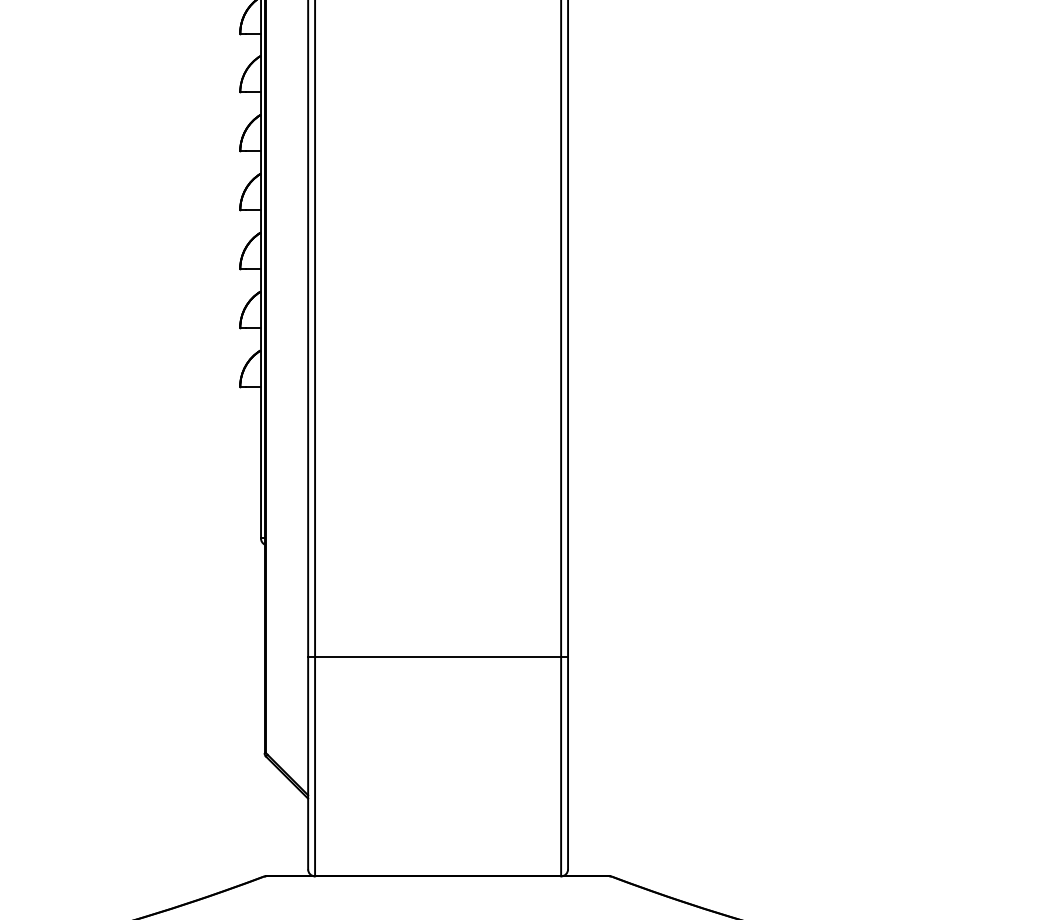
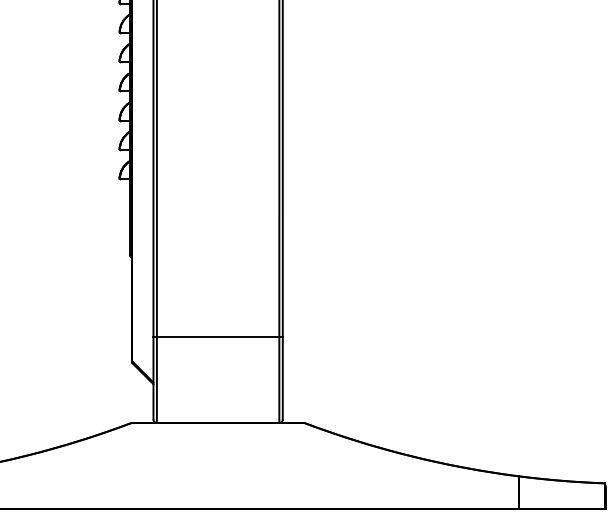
line: (436, 656) -> (217, 336), moved

